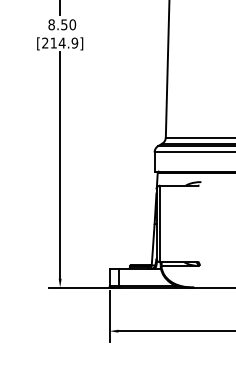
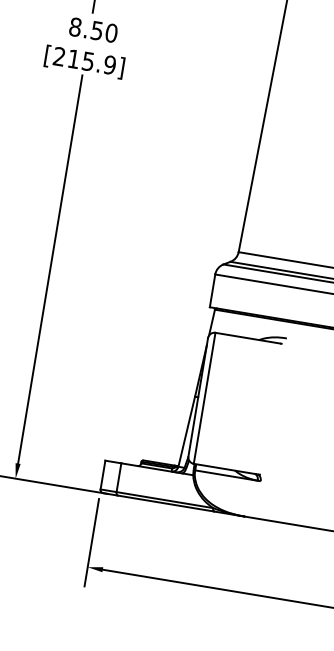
text: (61, 42) -> (87, 60), [214.9] -> [215.9]

